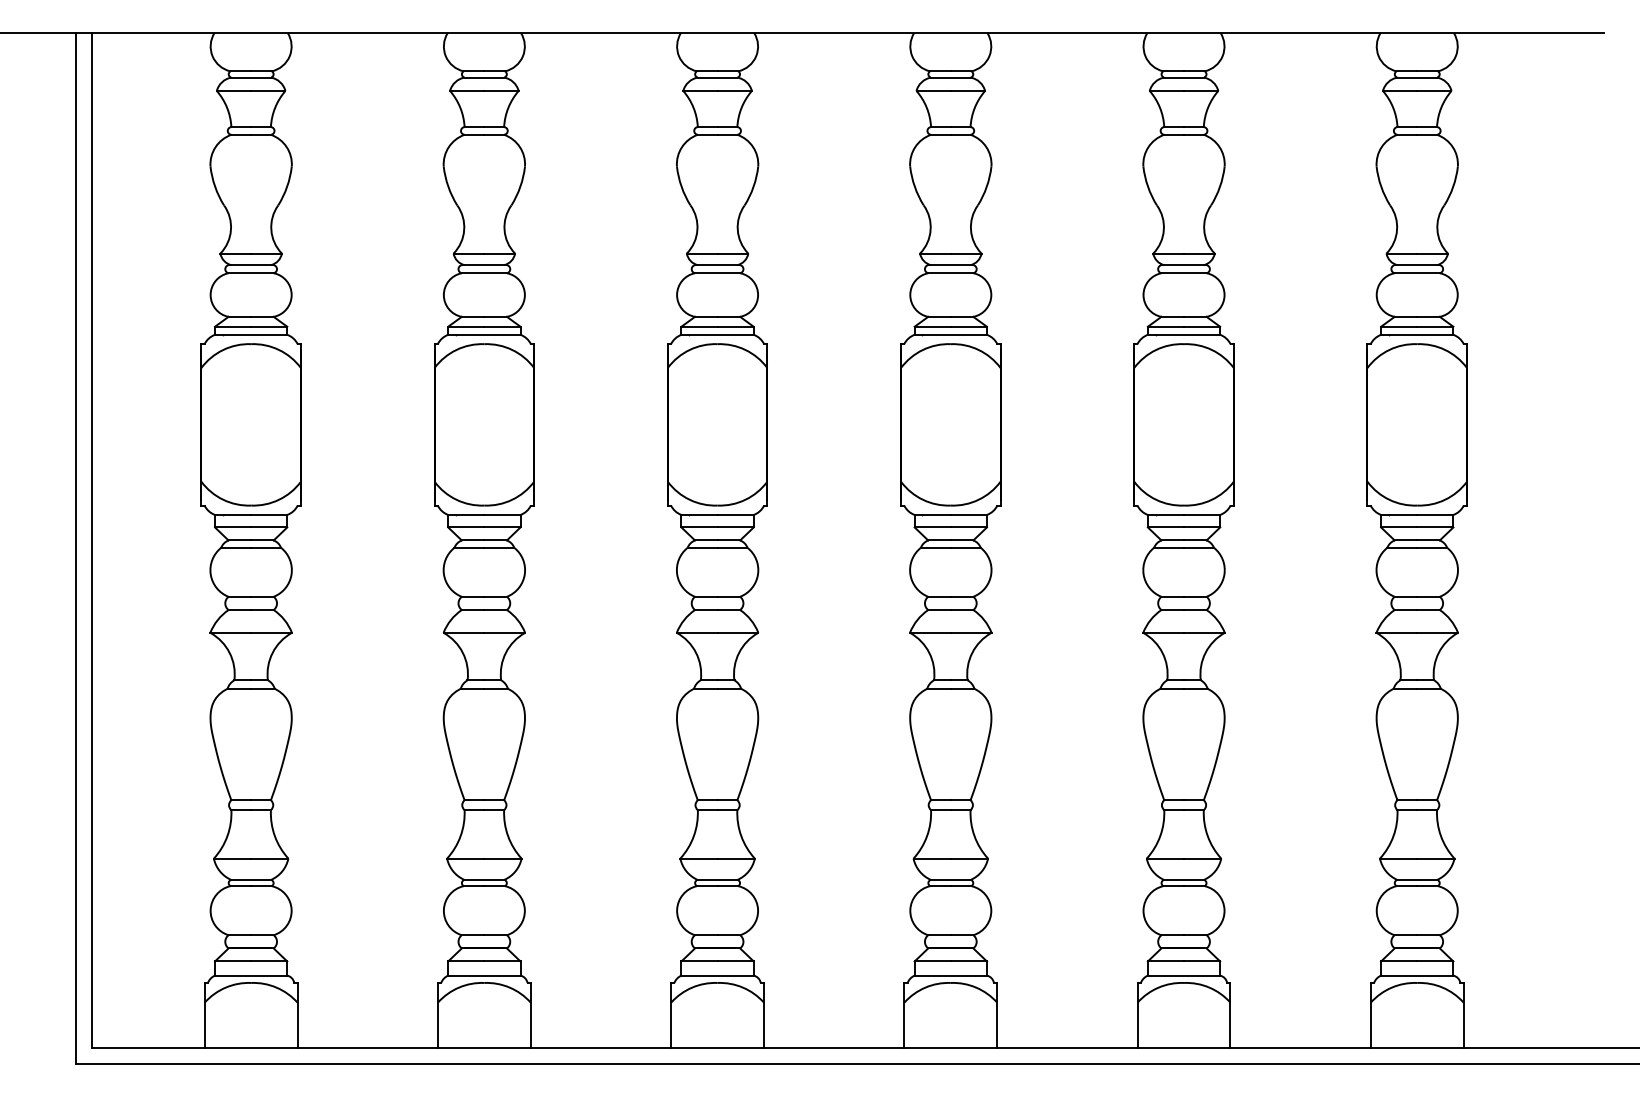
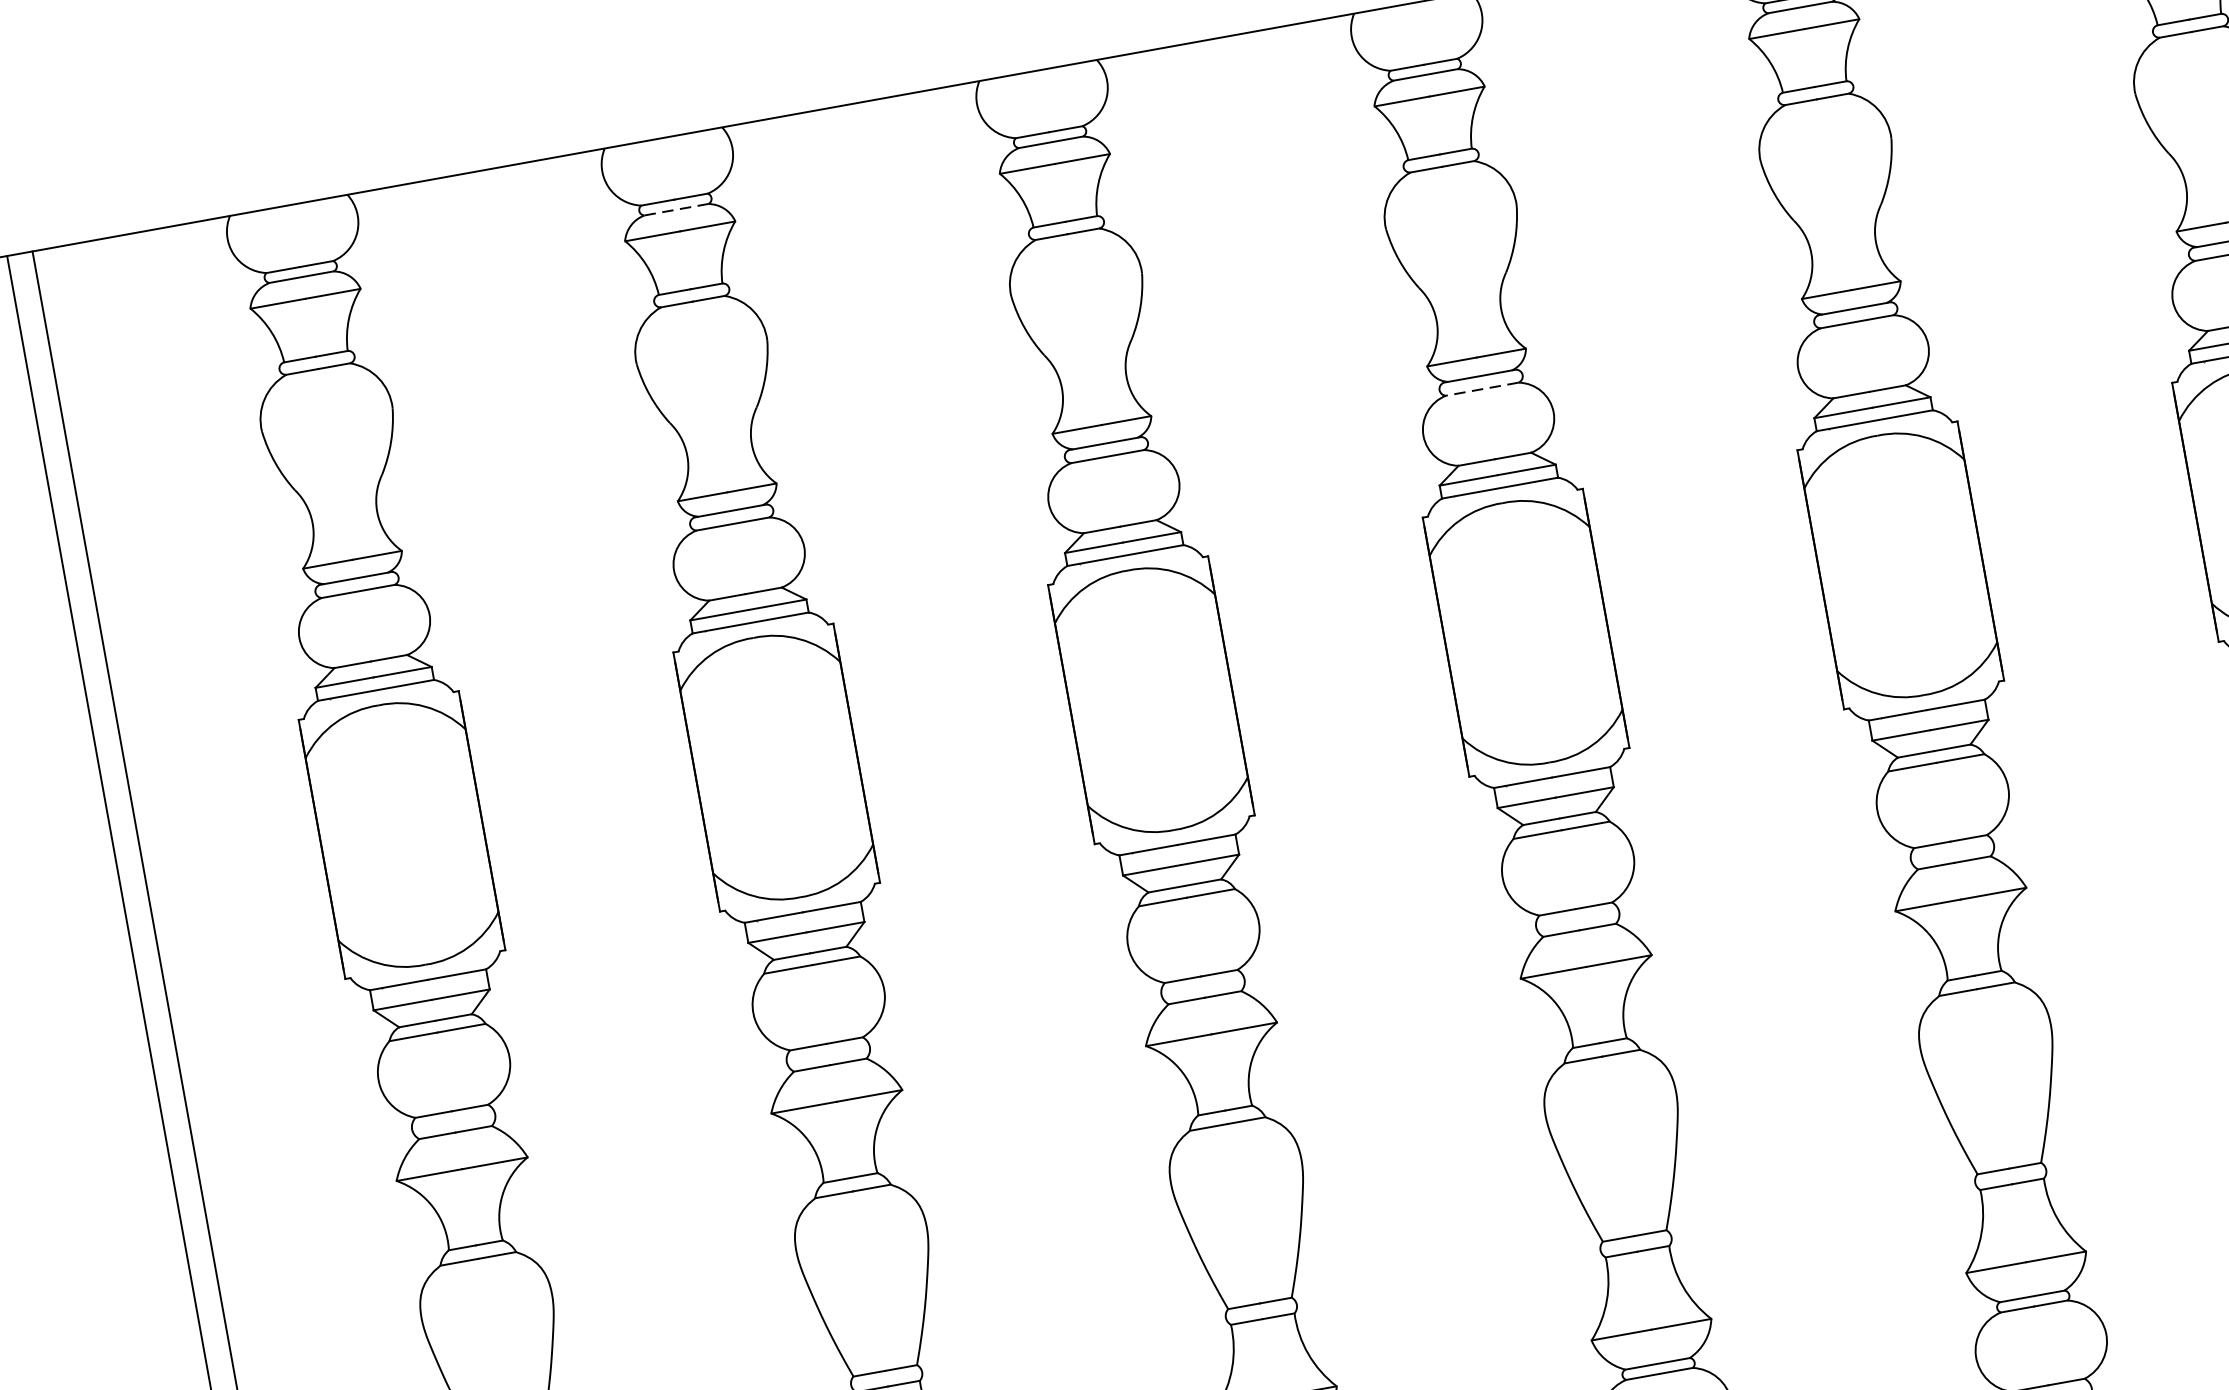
line: (484, 77) -> (676, 209), solid -> dashed
line: (950, 273) -> (1481, 389), solid -> dashed

